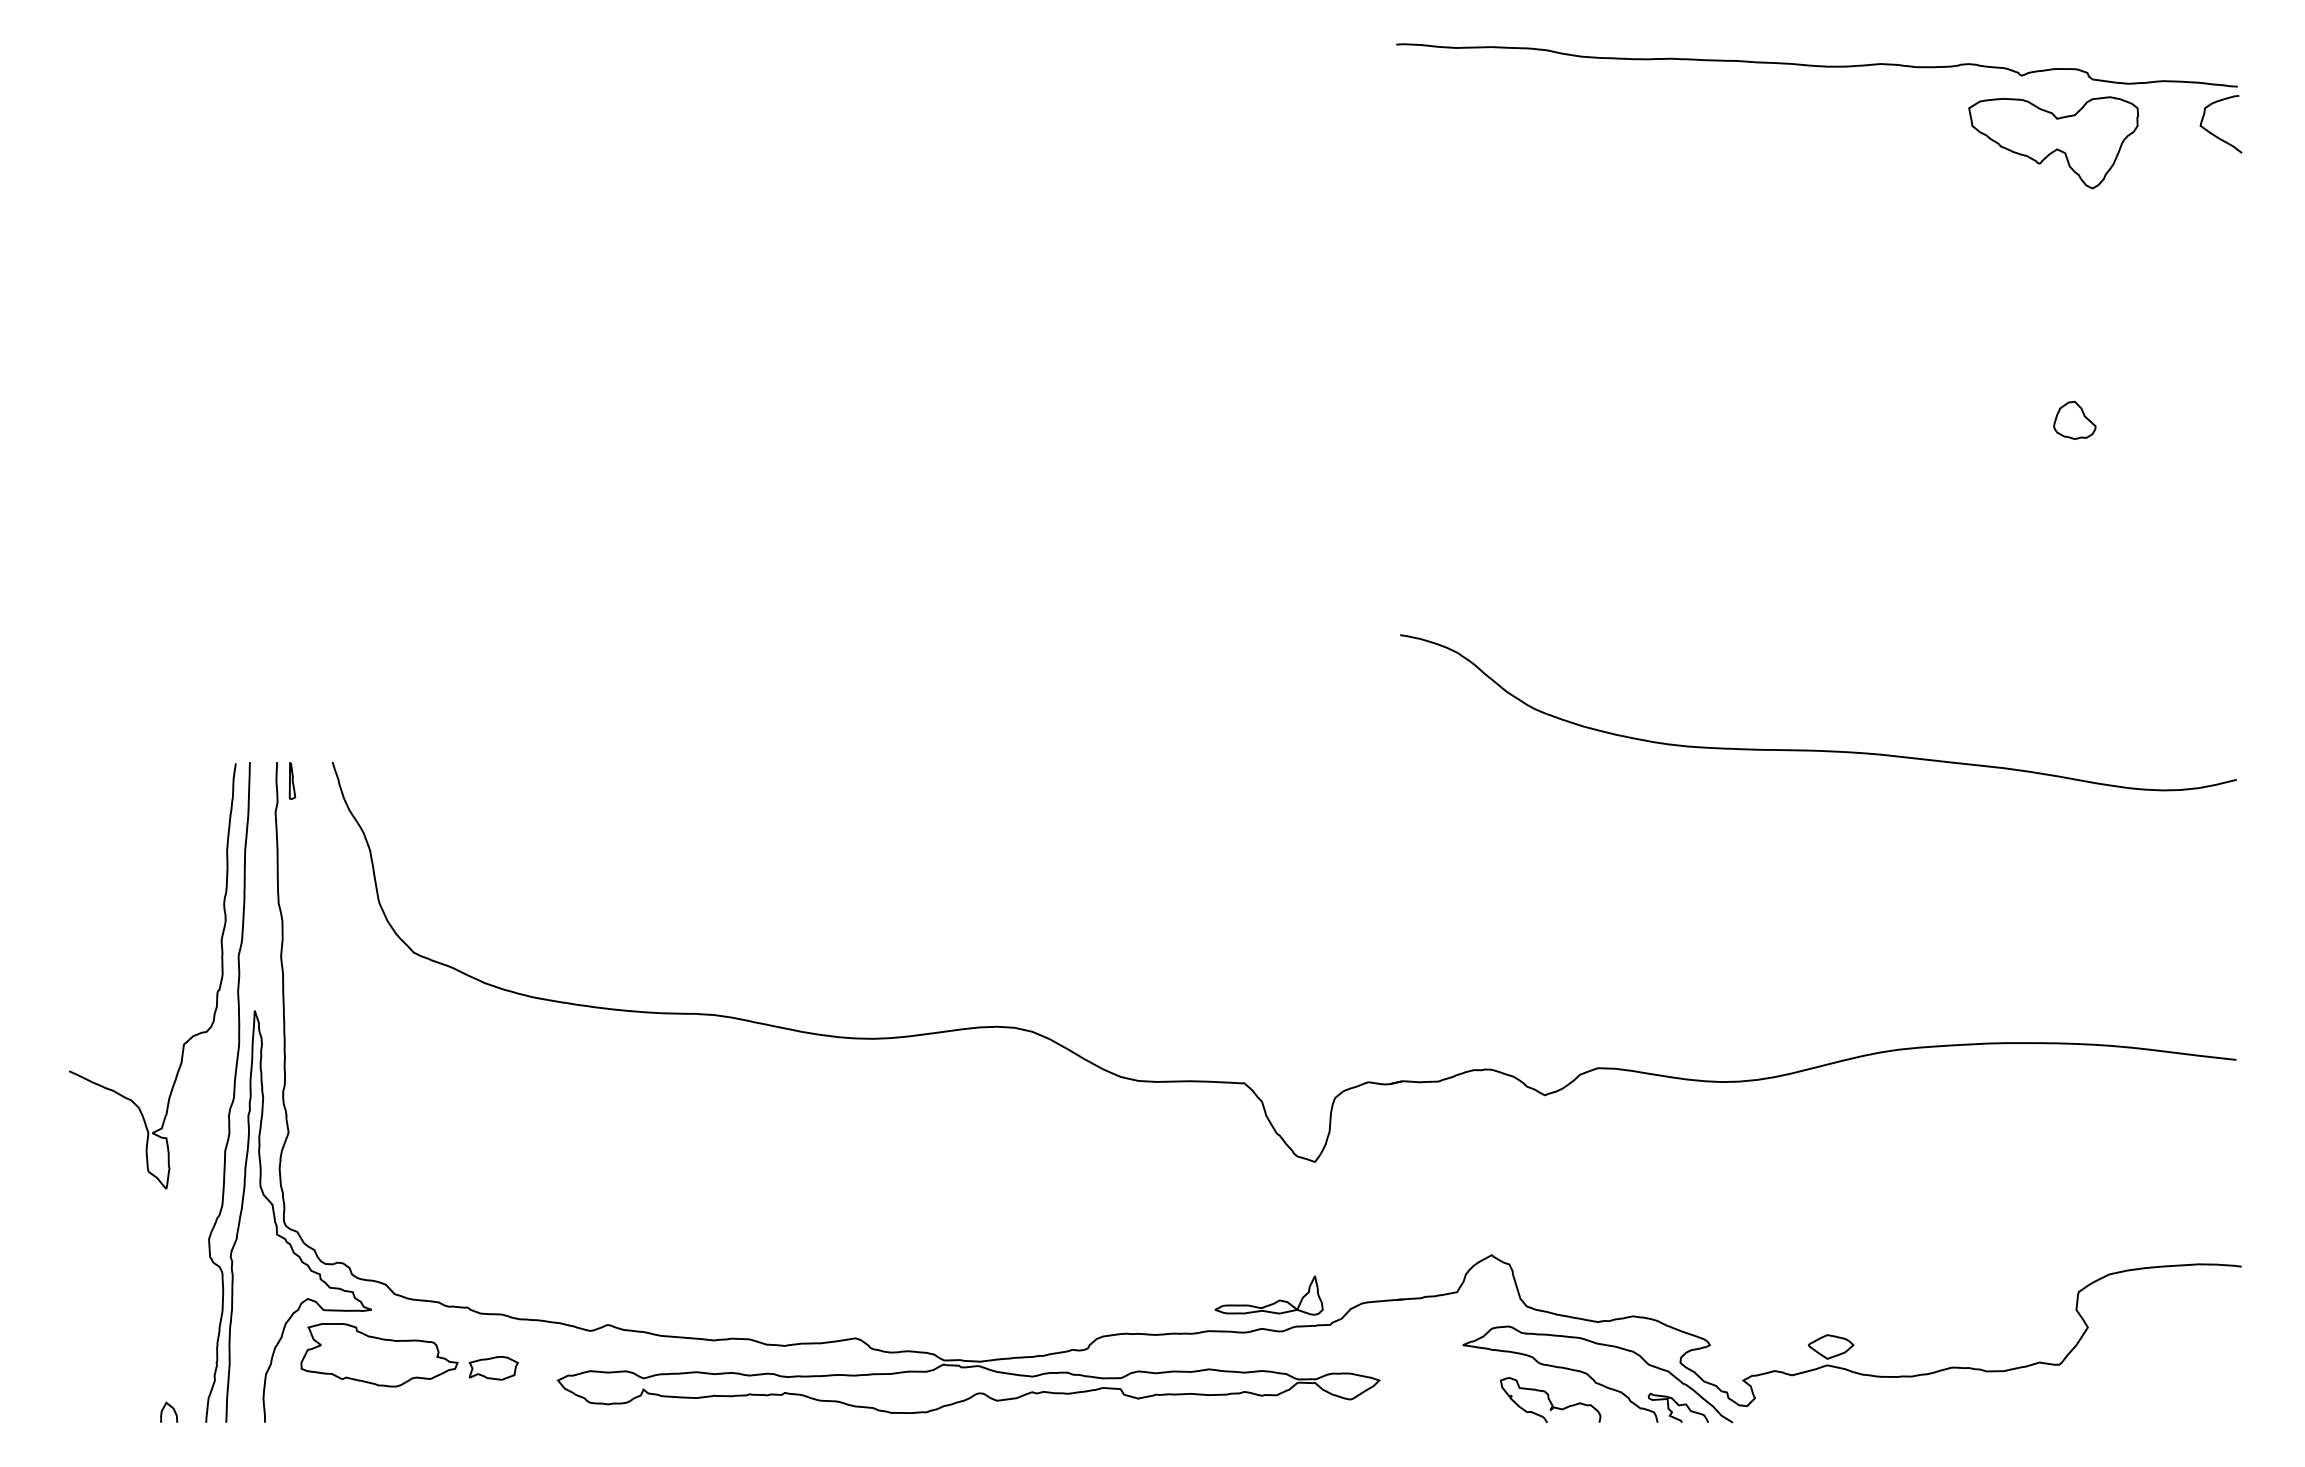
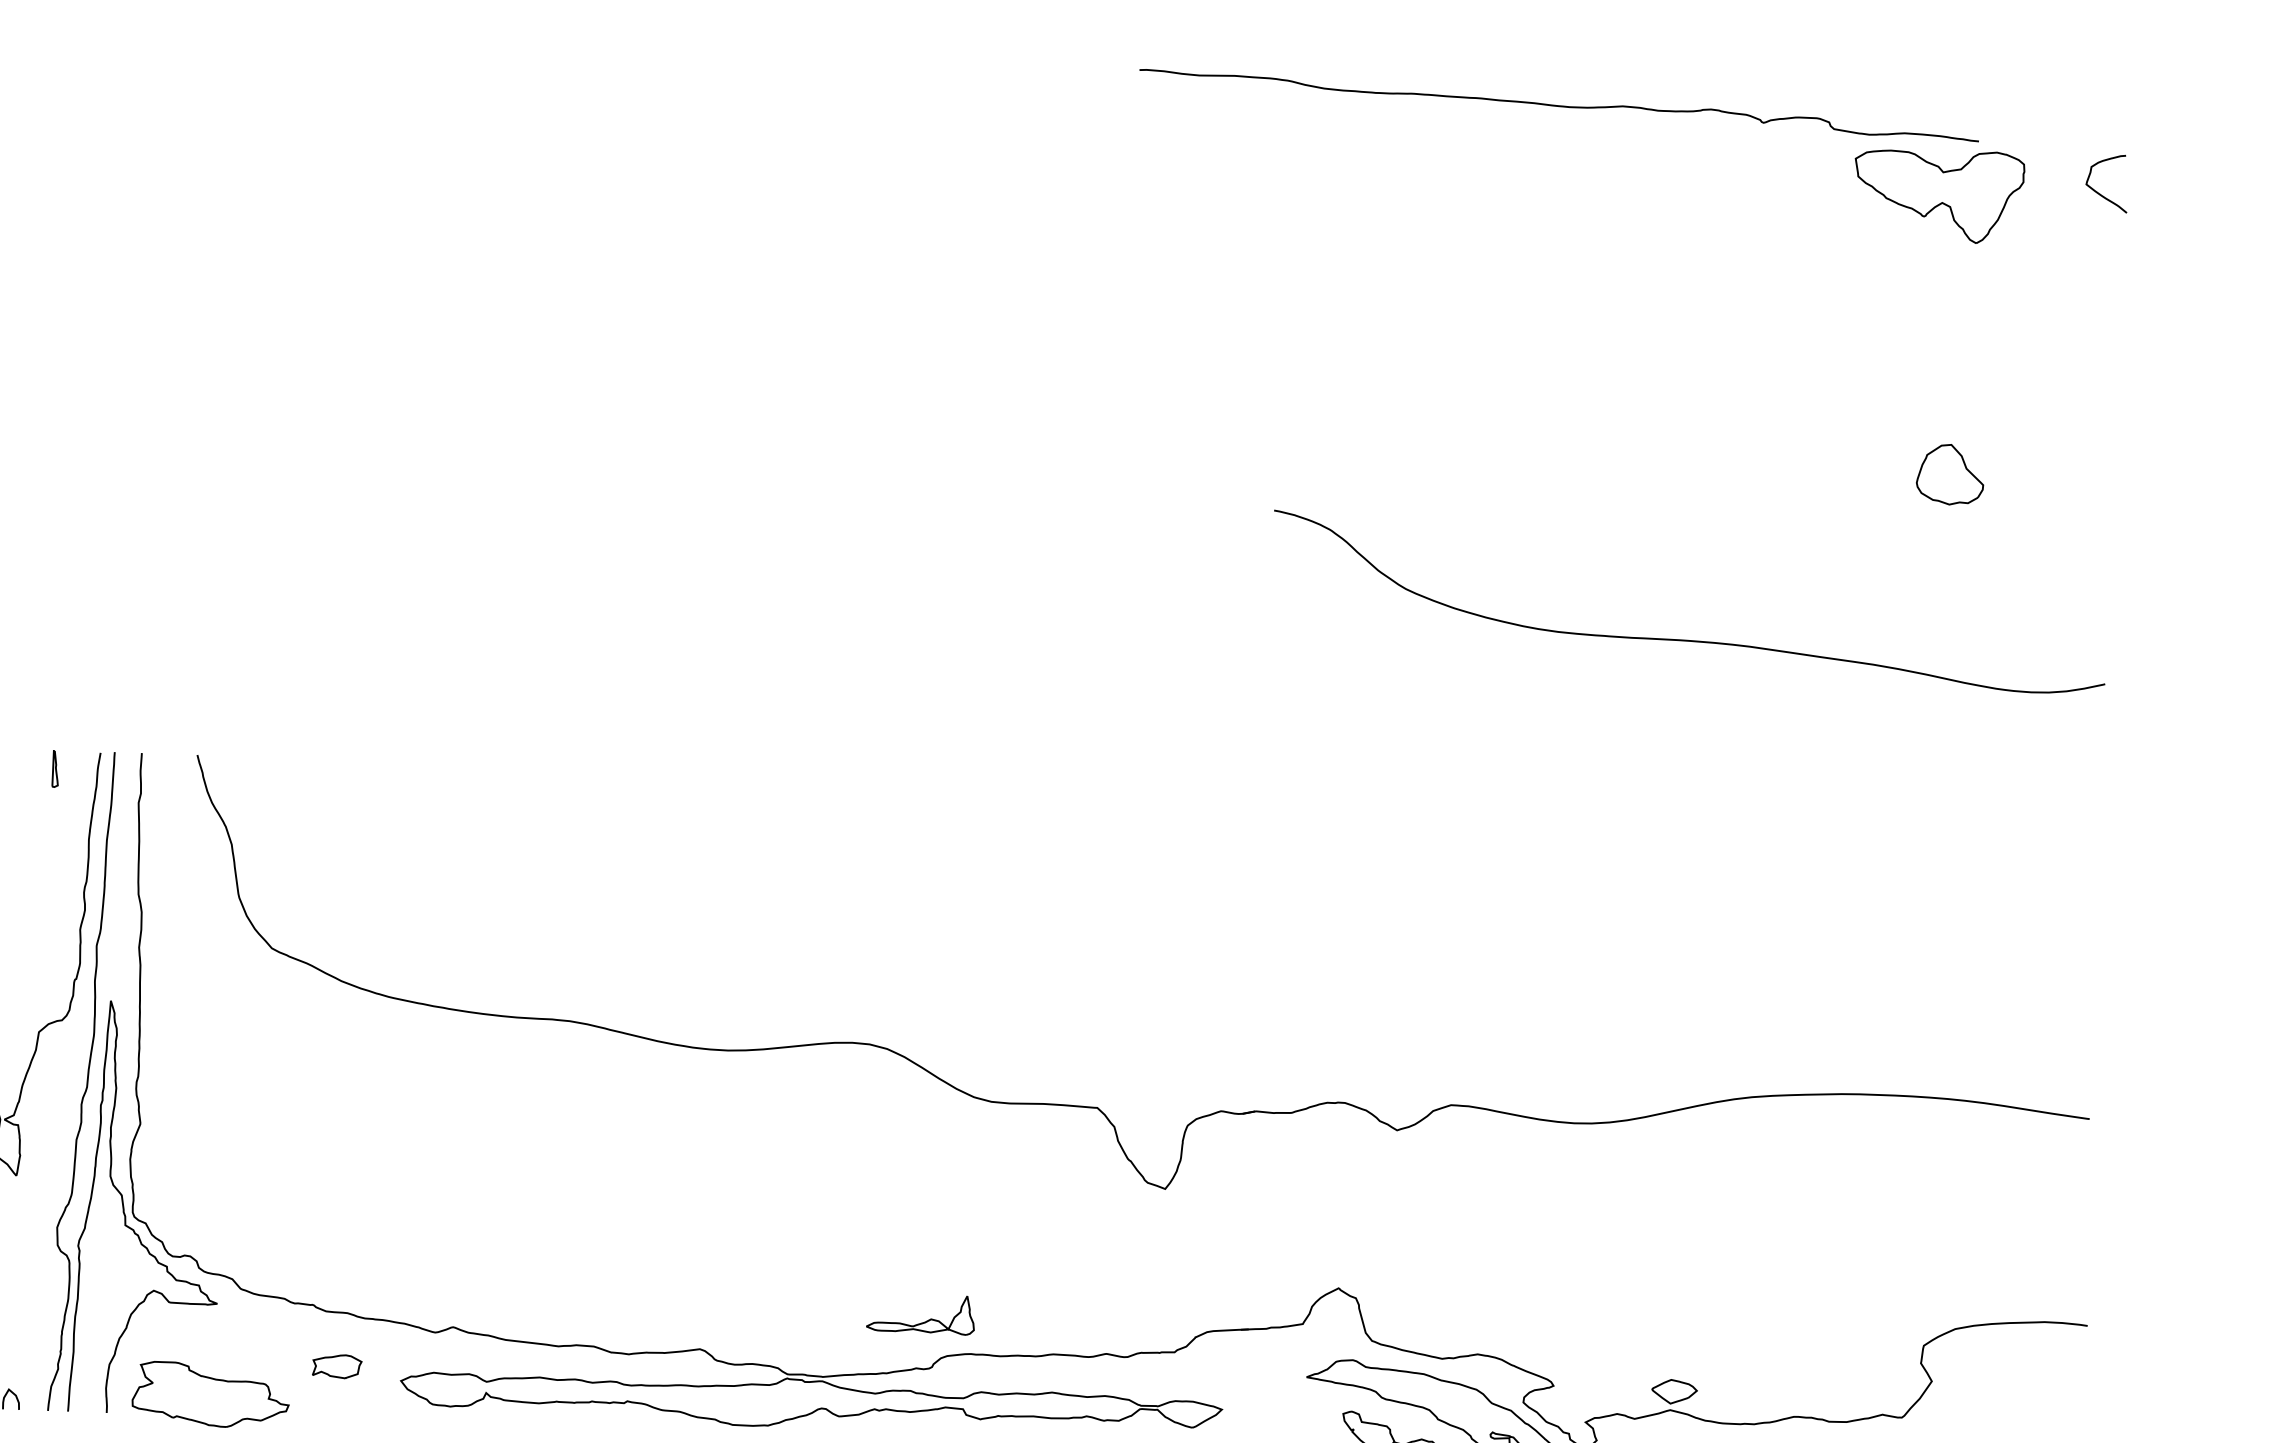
curve: (1816, 65) -> (1558, 105), moved
part: (2074, 419) -> (1950, 473), size x1.6
curve: (1816, 749) -> (1686, 639), moved
curve: (292, 780) -> (55, 768), moved
part: (1271, 1303) -> (922, 1322), moved
part: (379, 1355) -> (210, 1395), moved

